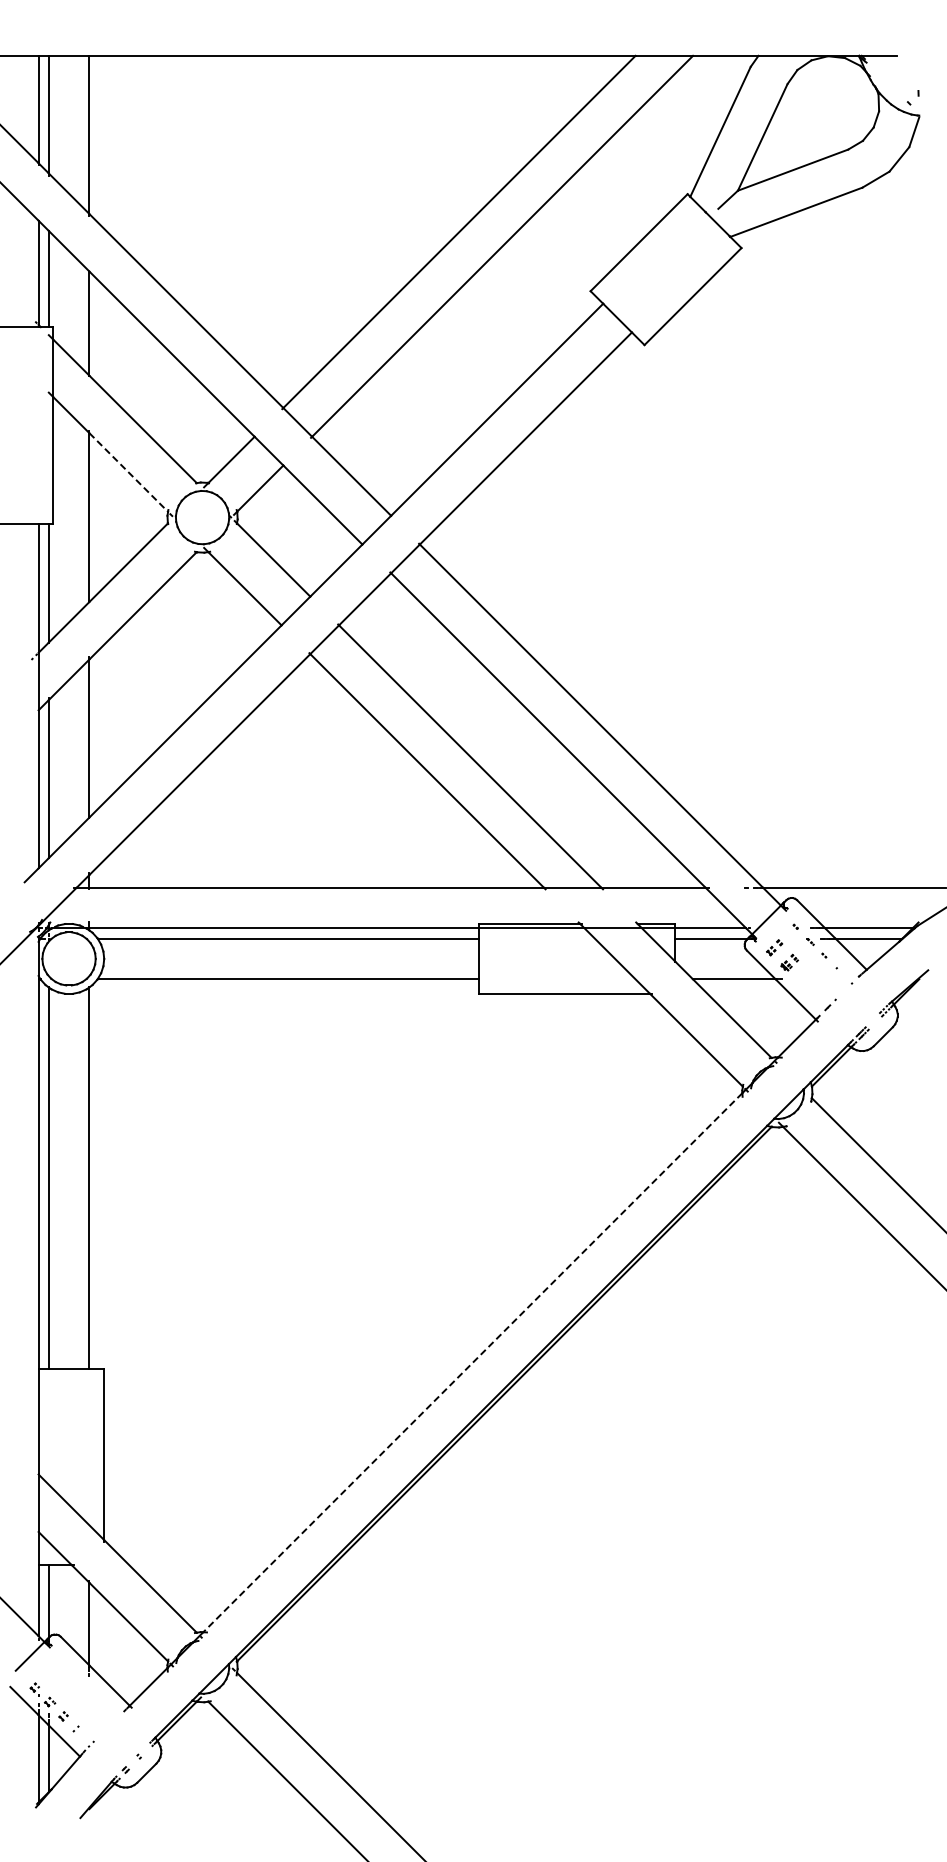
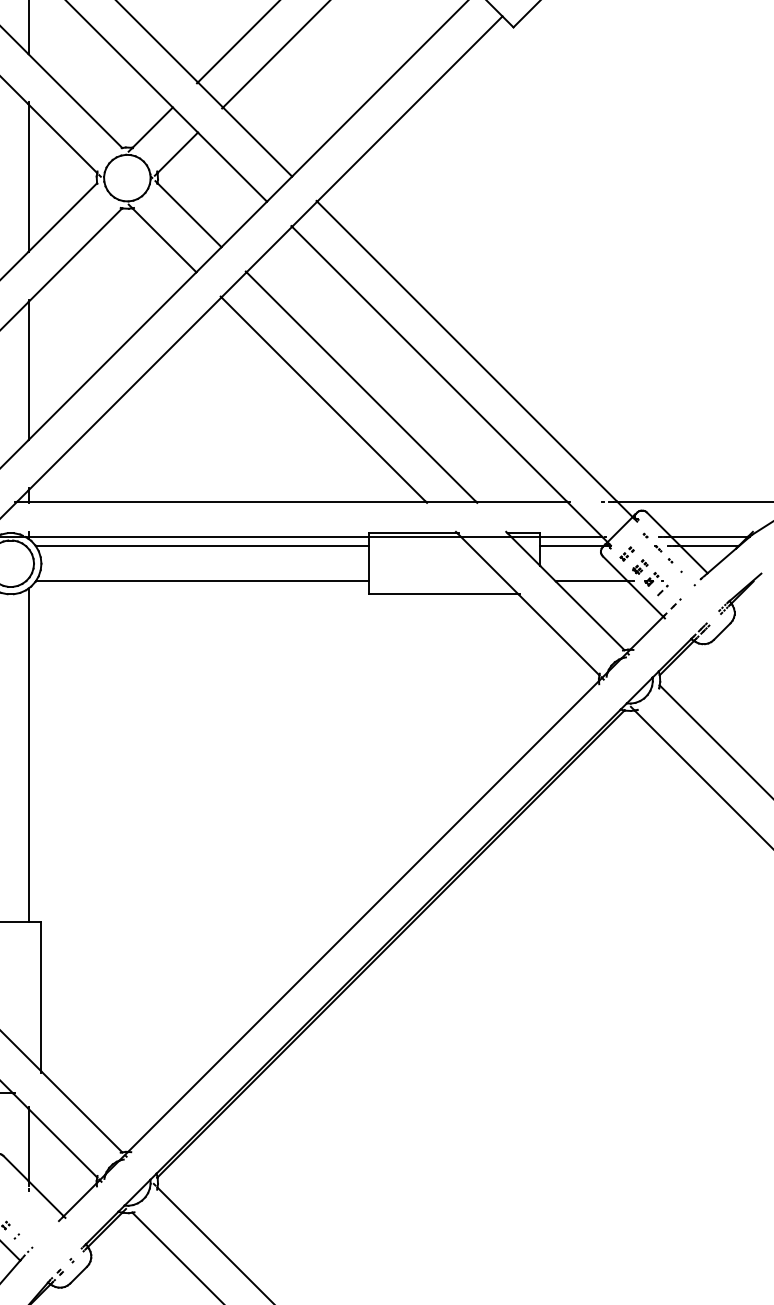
line: (128, 472) -> (62, 138), dashed -> solid
part: (807, 981) -> (655, 583), added
line: (472, 1363) -> (363, 917), dashed -> solid

